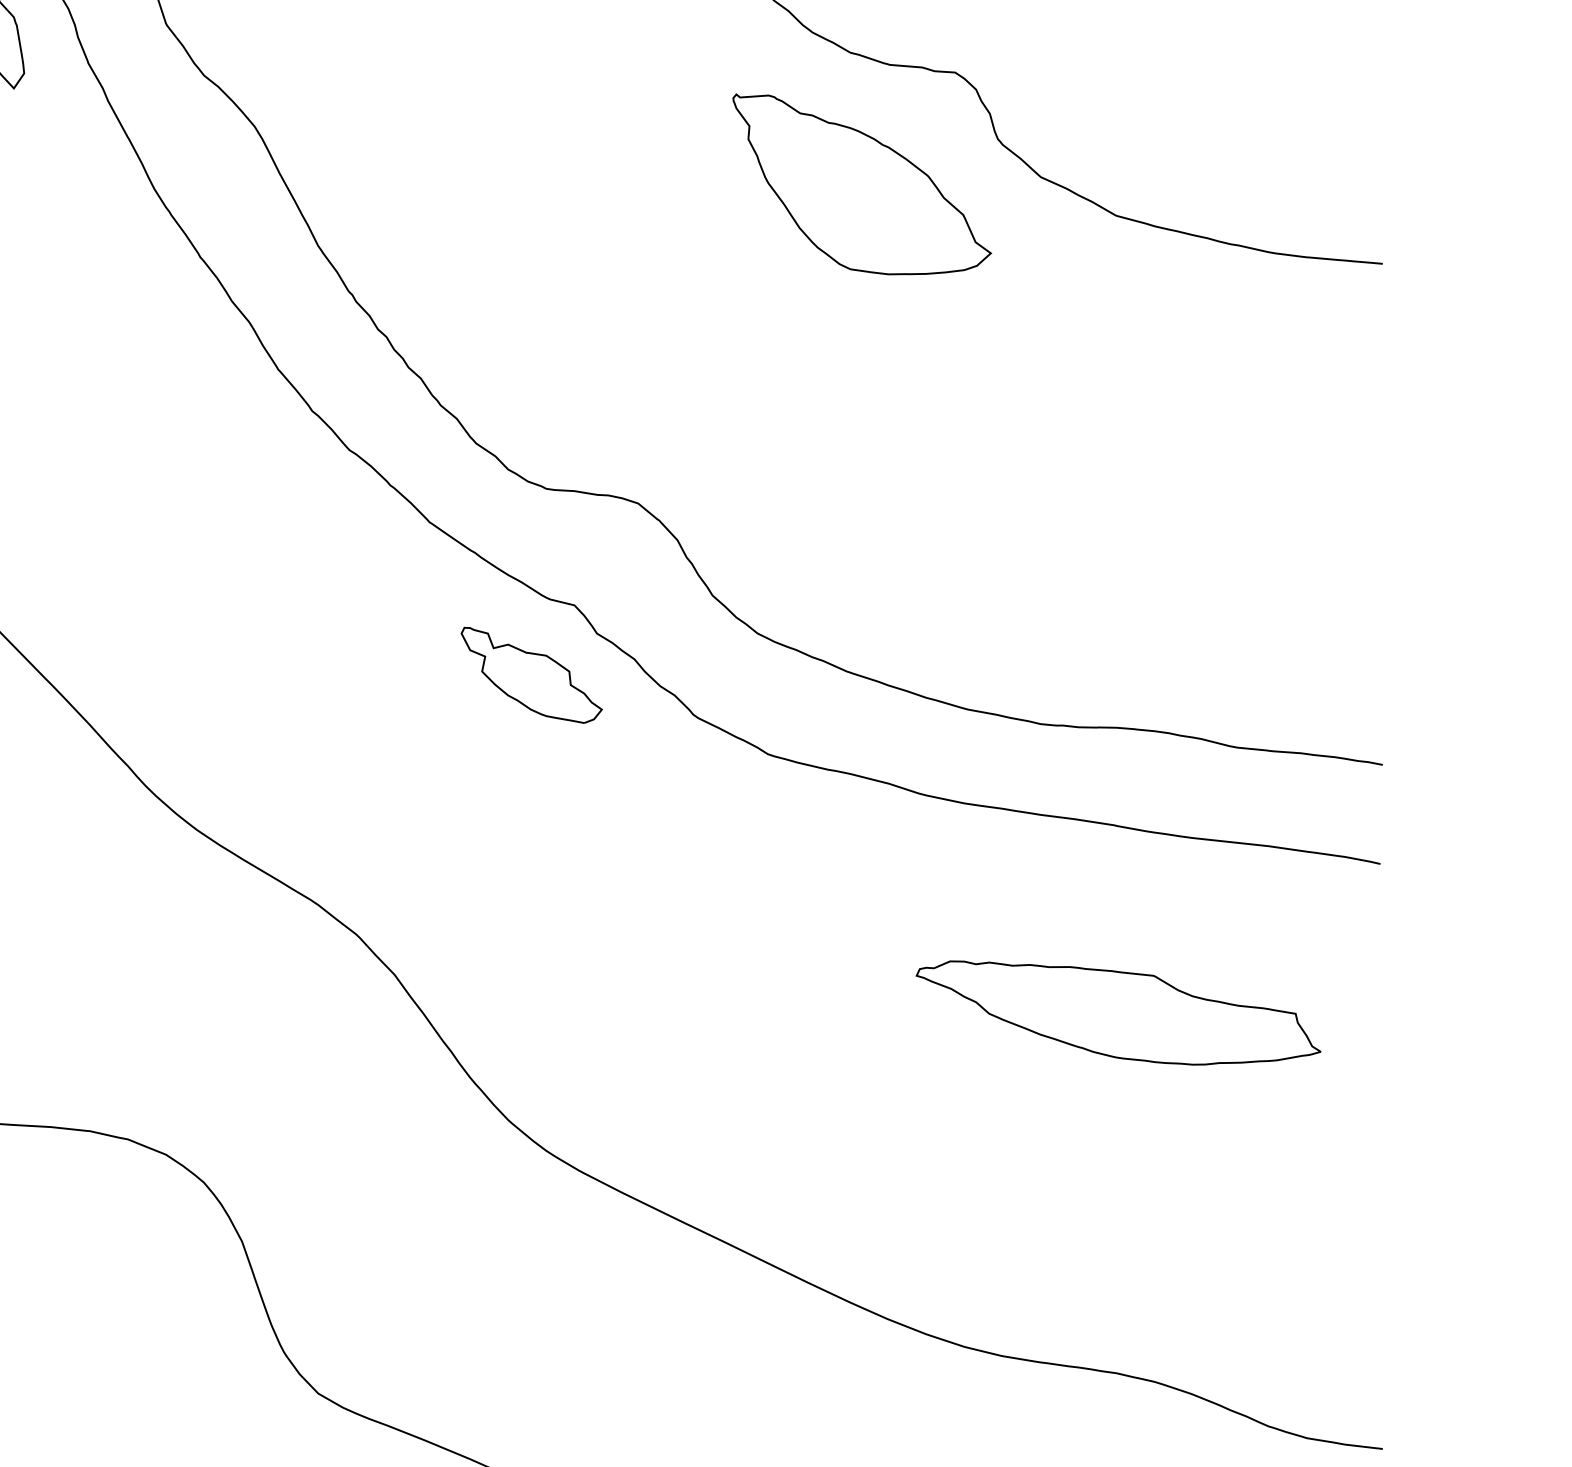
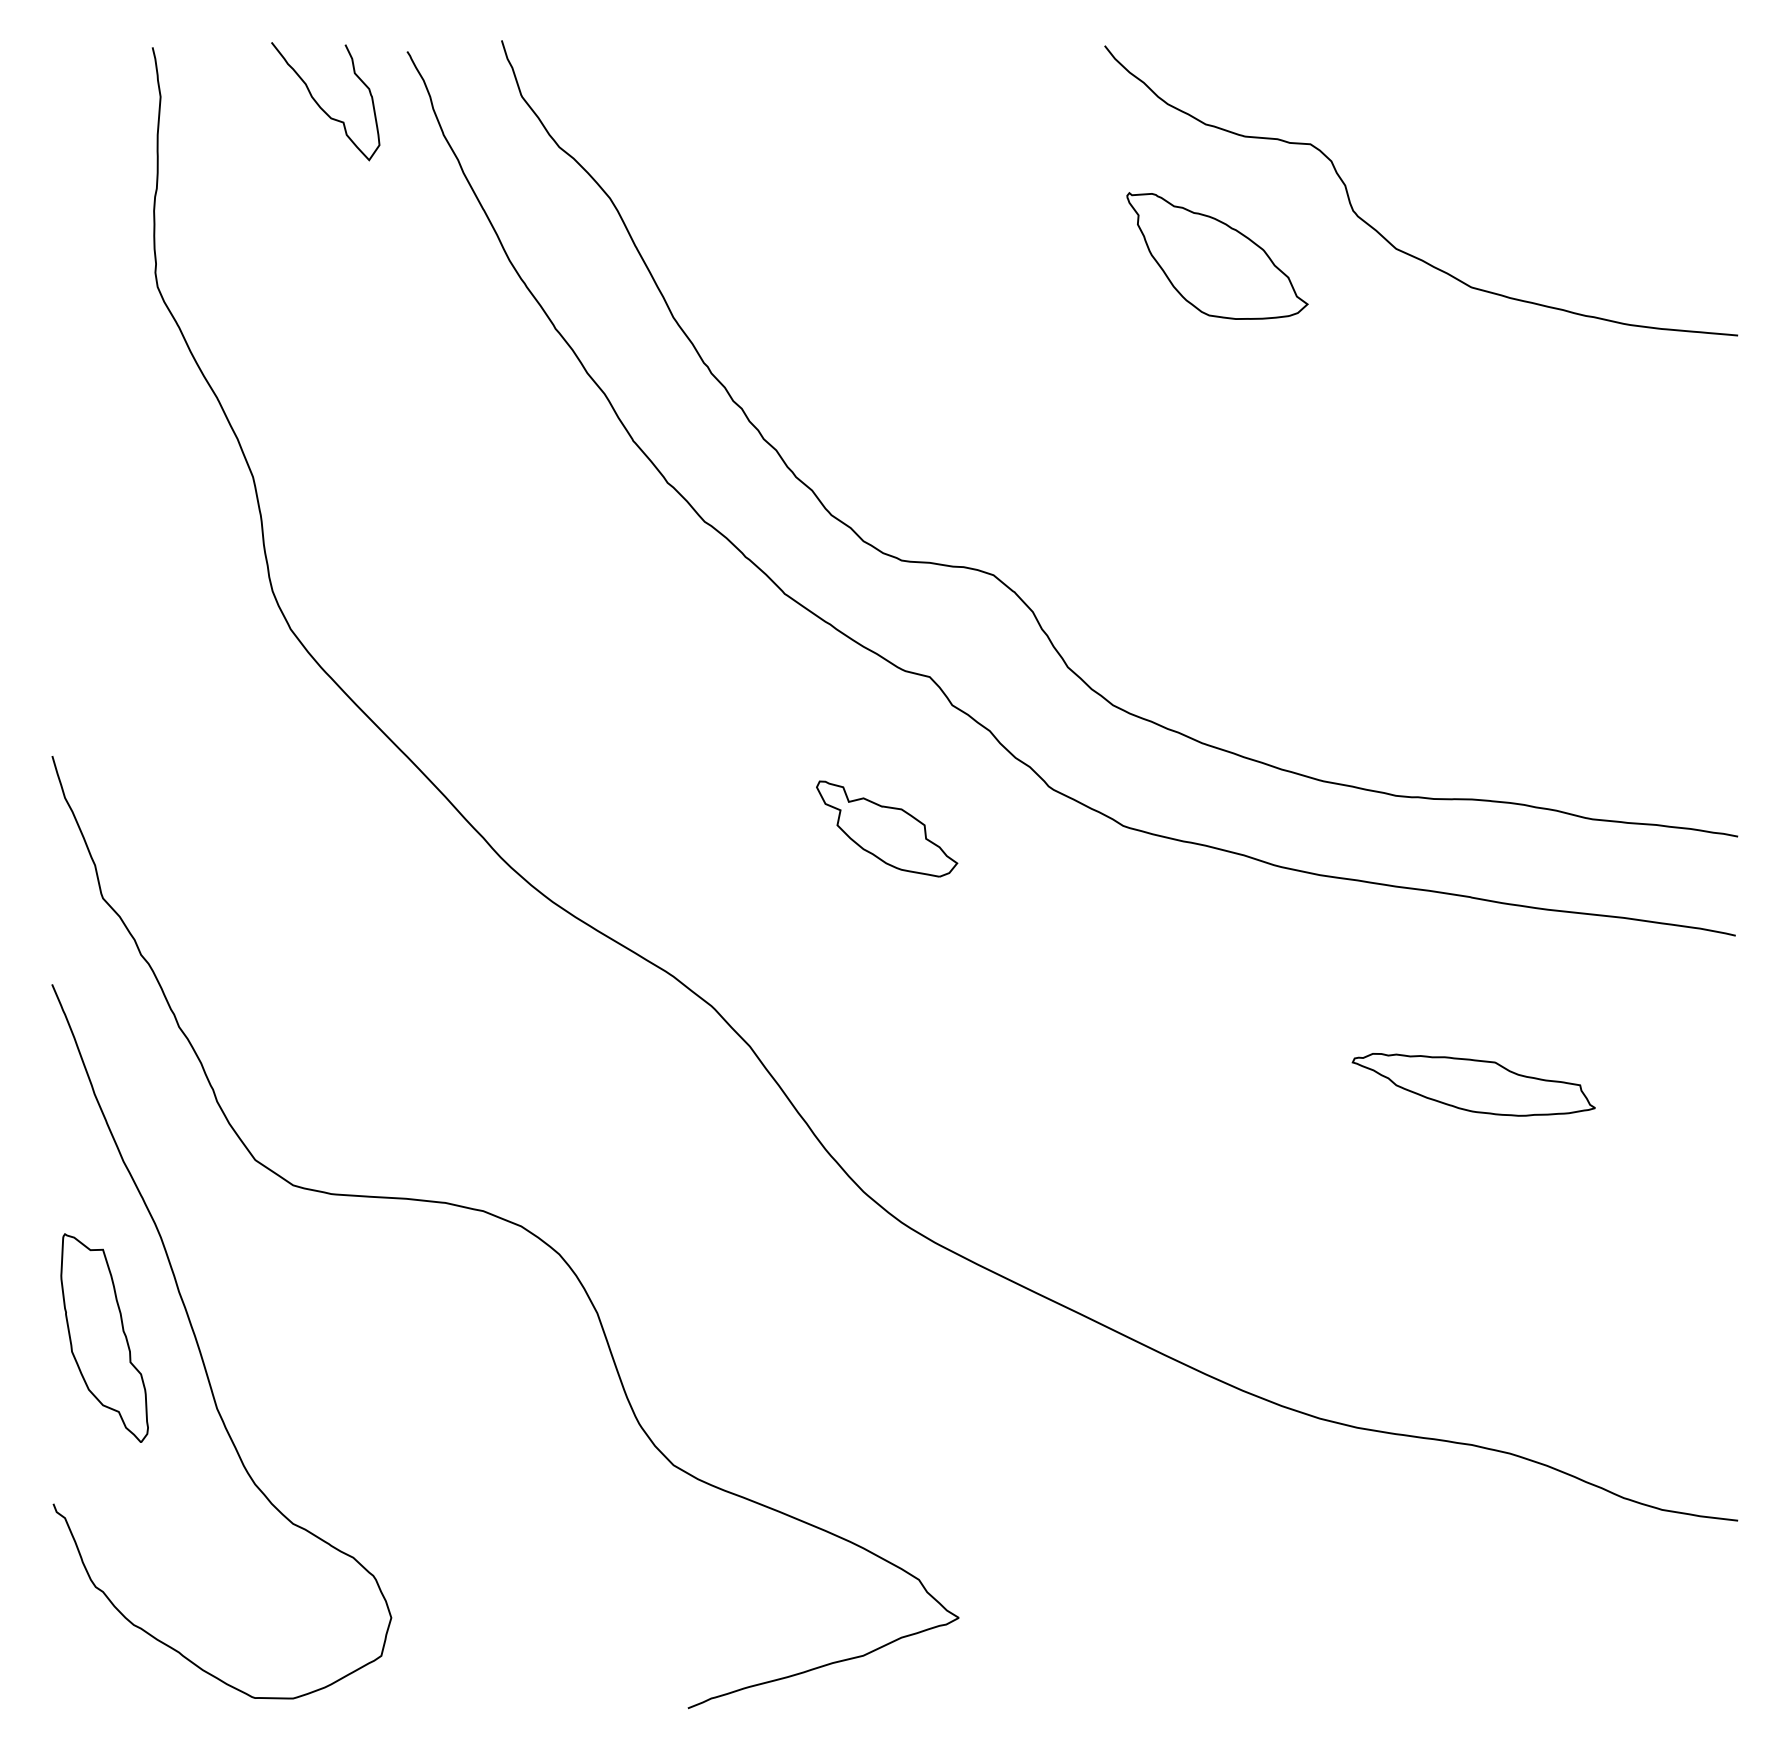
part: (862, 183) -> (1217, 255), size x0.7
part: (532, 674) -> (887, 828), moved
part: (1118, 1012) -> (1473, 1084), size x0.6

